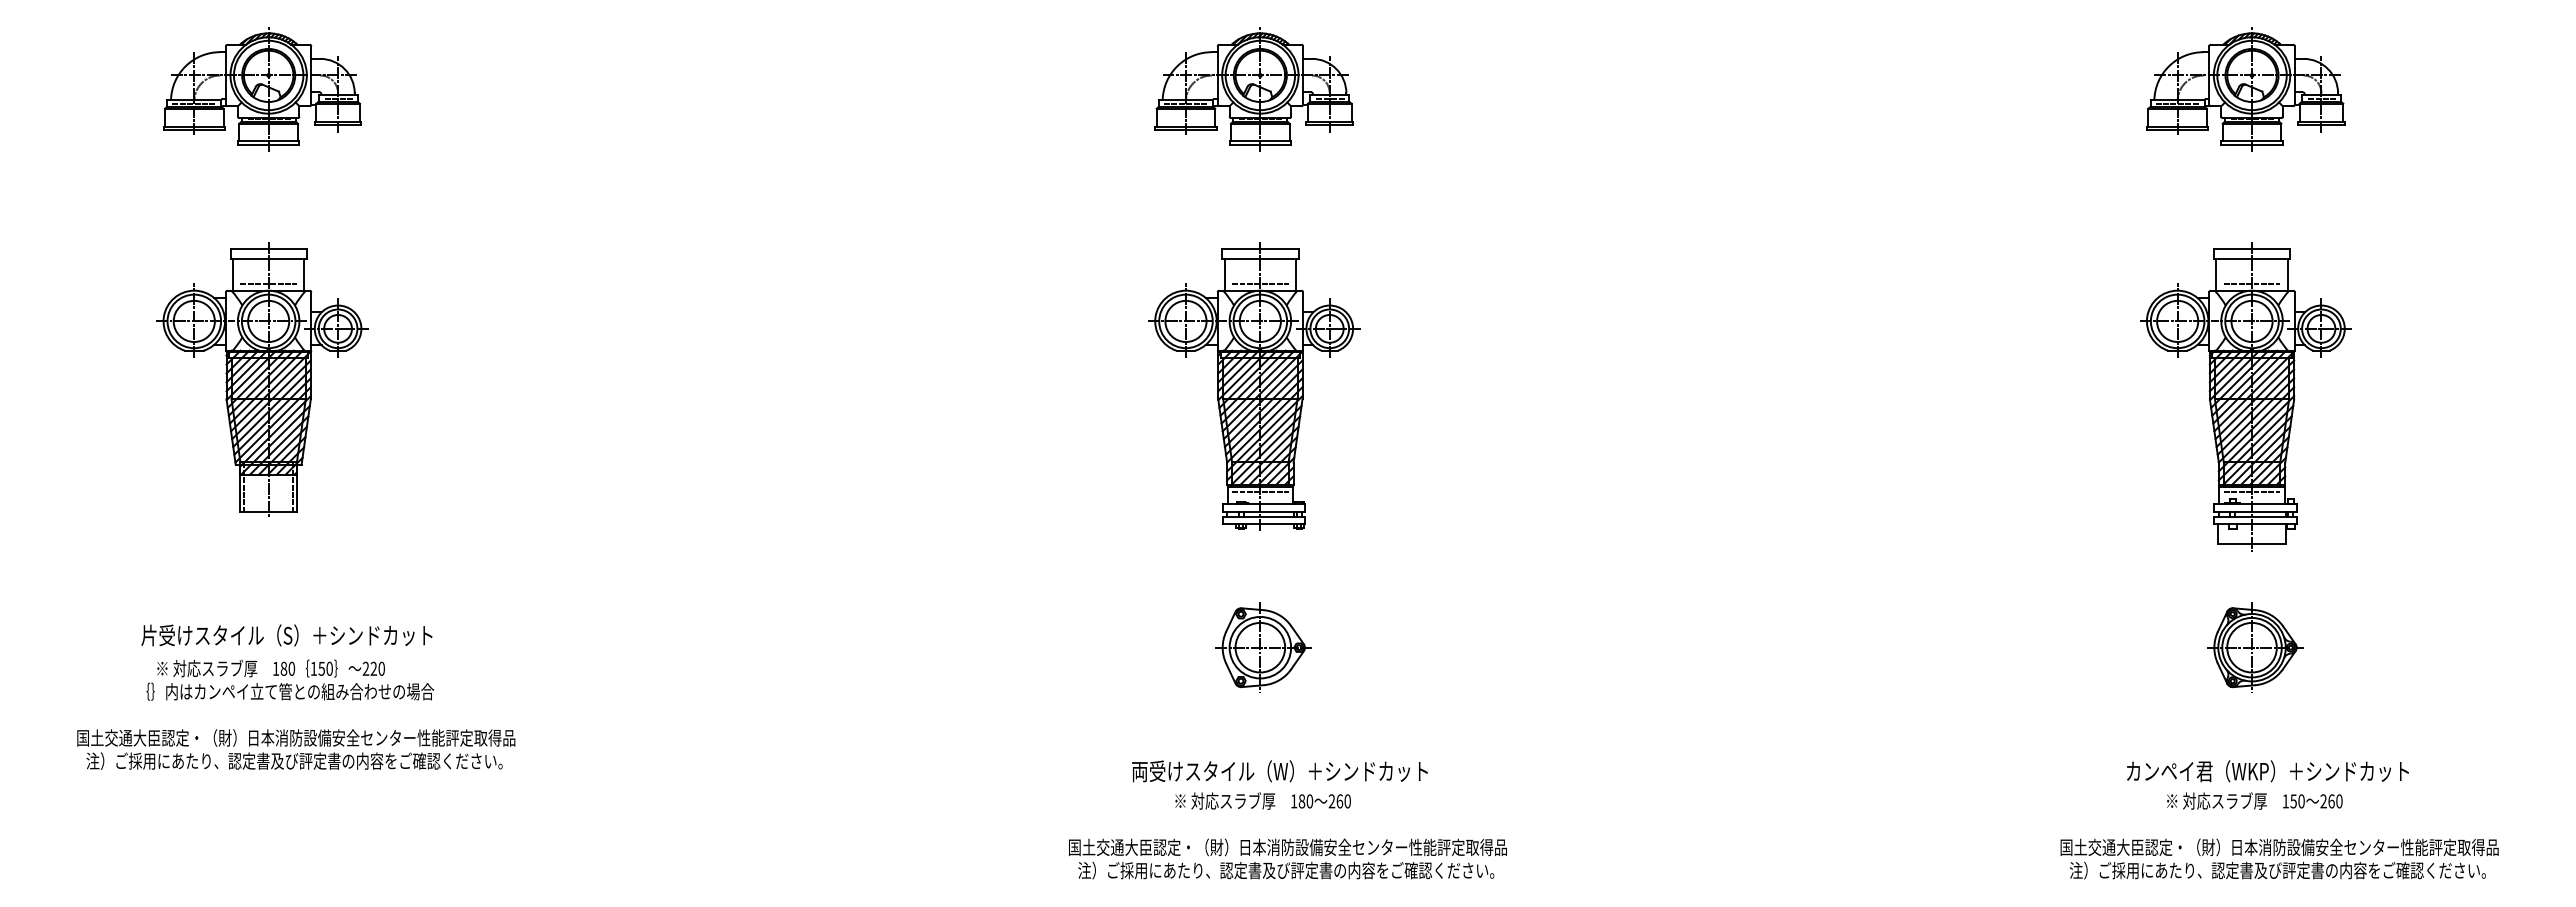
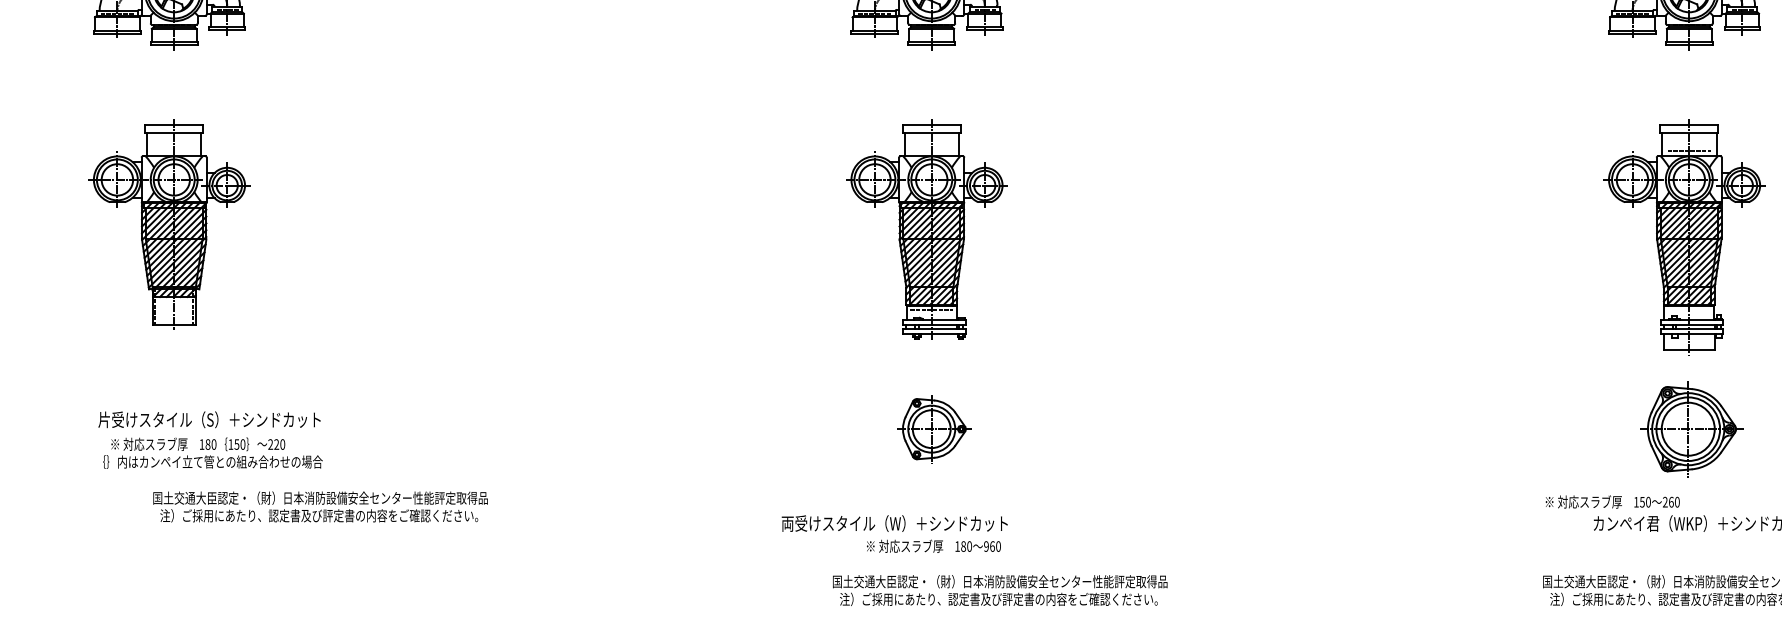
line: (268, 283) -> (174, 150), removed
line: (1260, 283) -> (931, 150), removed
line: (2251, 492) -> (1688, 310), removed
text: (286, 635) -> (209, 419), moved
part: (2255, 647) -> (1691, 429), size x1.4
text: (289, 679) -> (212, 452), moved
text: (296, 749) -> (320, 506), moved
text: (1279, 771) -> (894, 523), moved
text: (2254, 800) -> (1612, 501), moved
text: (1331, 801) -> (986, 546), 260 -> 960
text: (1287, 858) -> (999, 590), moved

